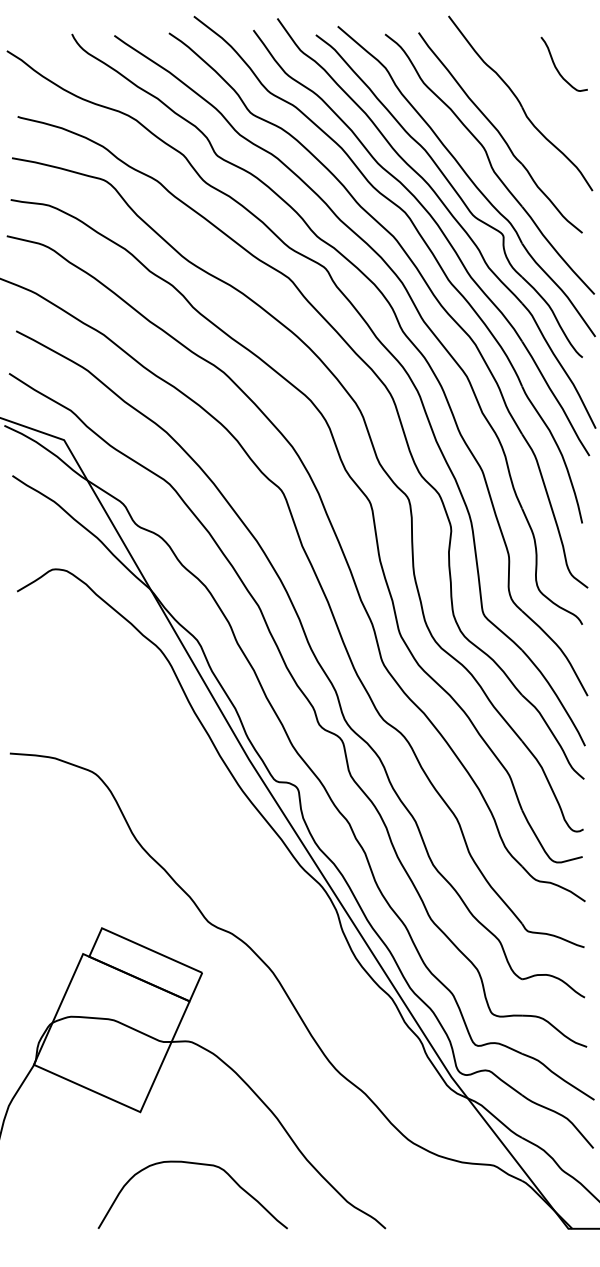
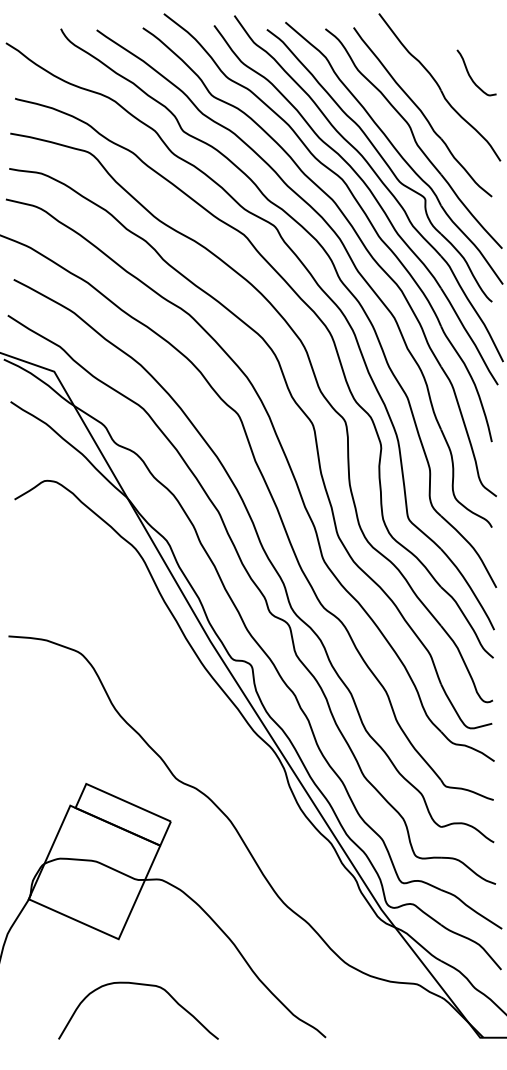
curve: (556, 66) -> (470, 74), moved
curve: (194, 1164) -> (139, 985), moved

